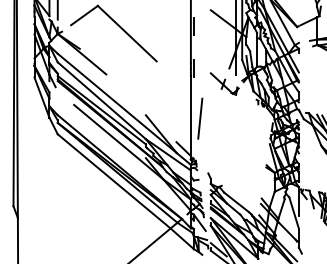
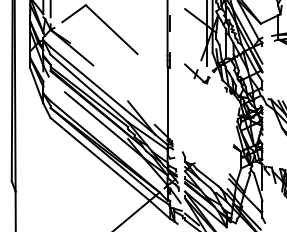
line: (199, 117) -> (175, 103), removed

